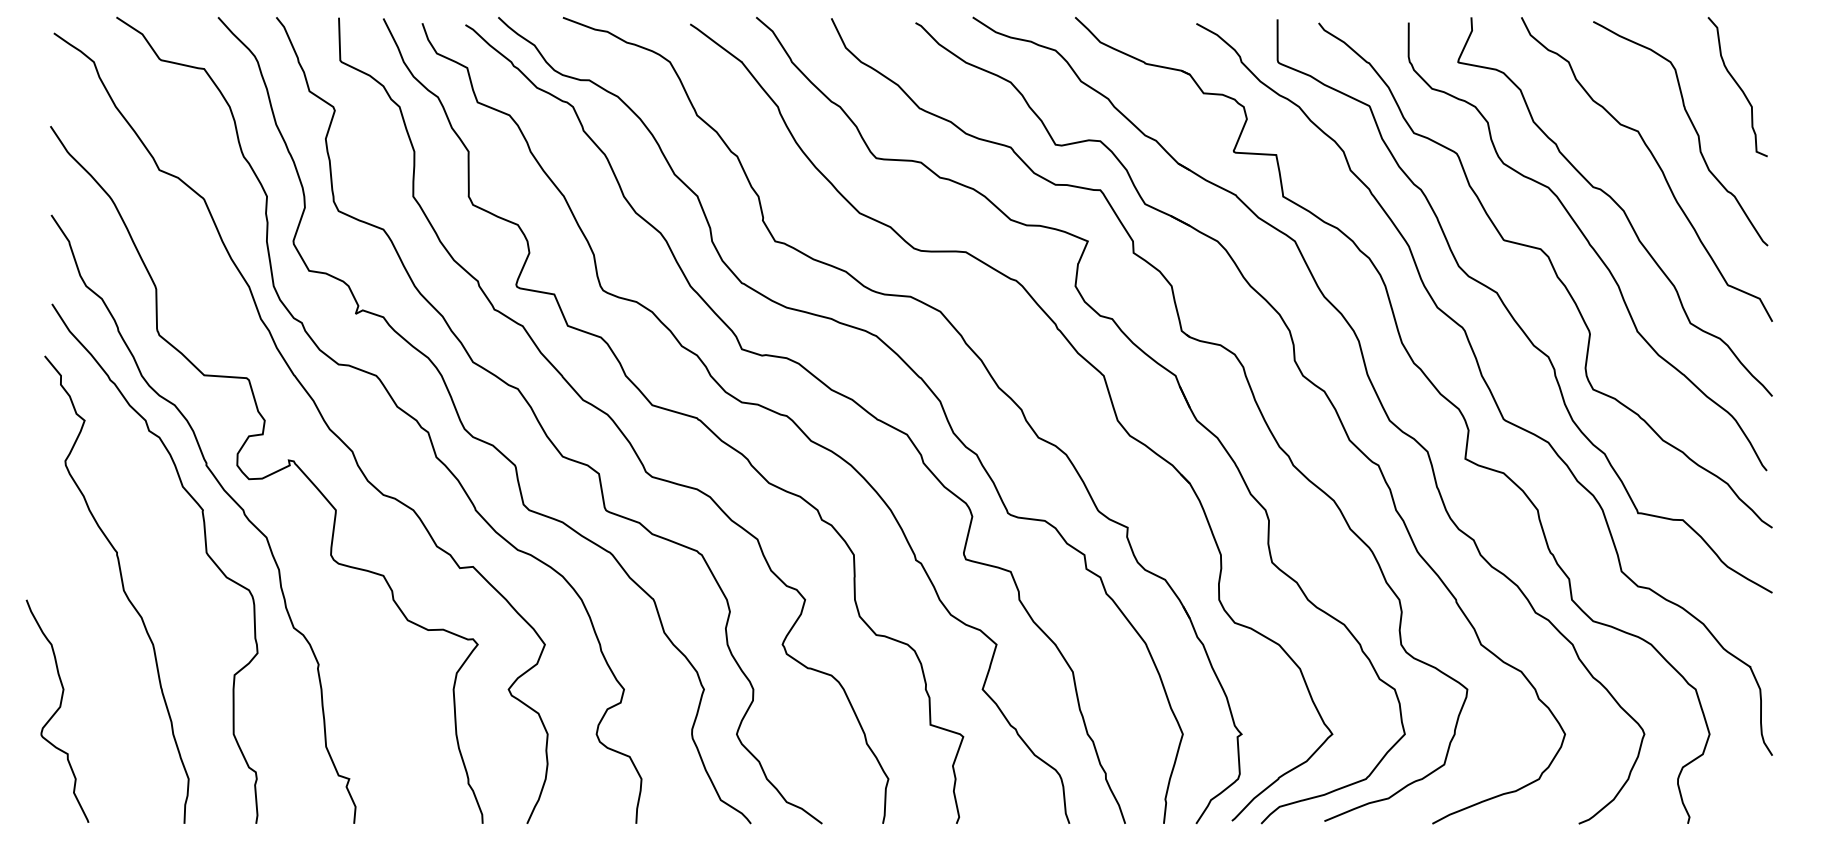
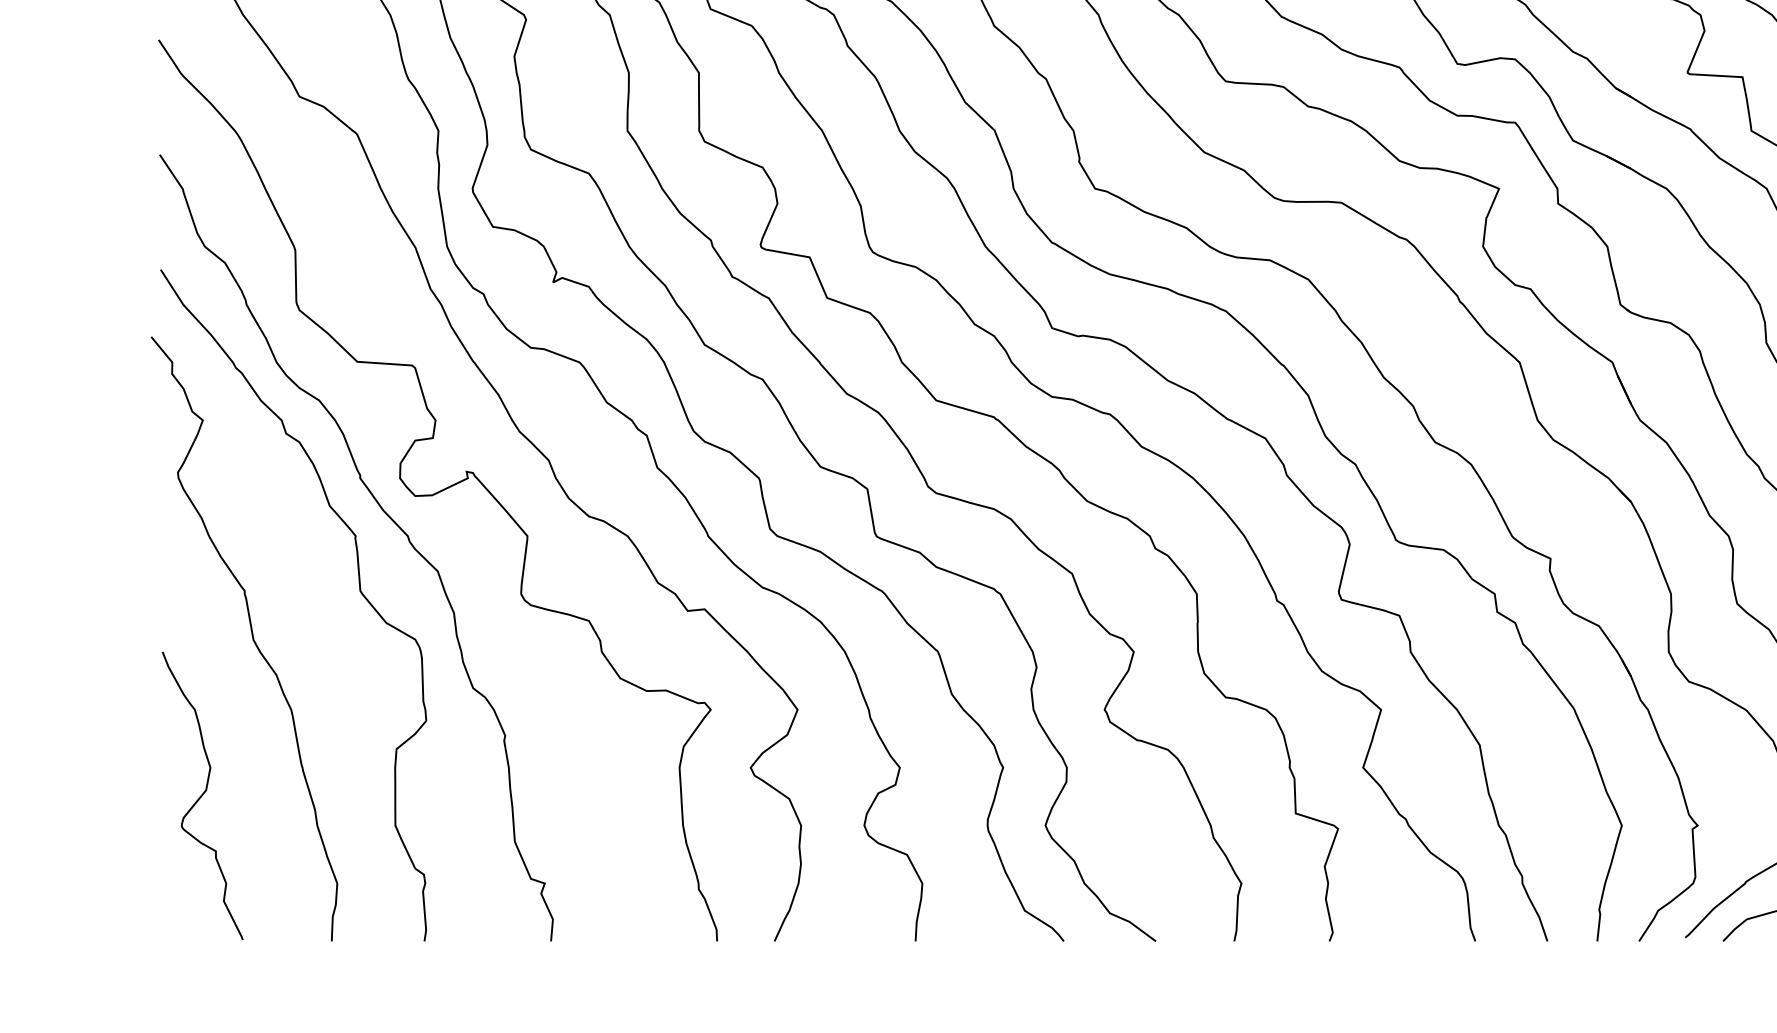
curve: (57, 710) -> (202, 794), moved

